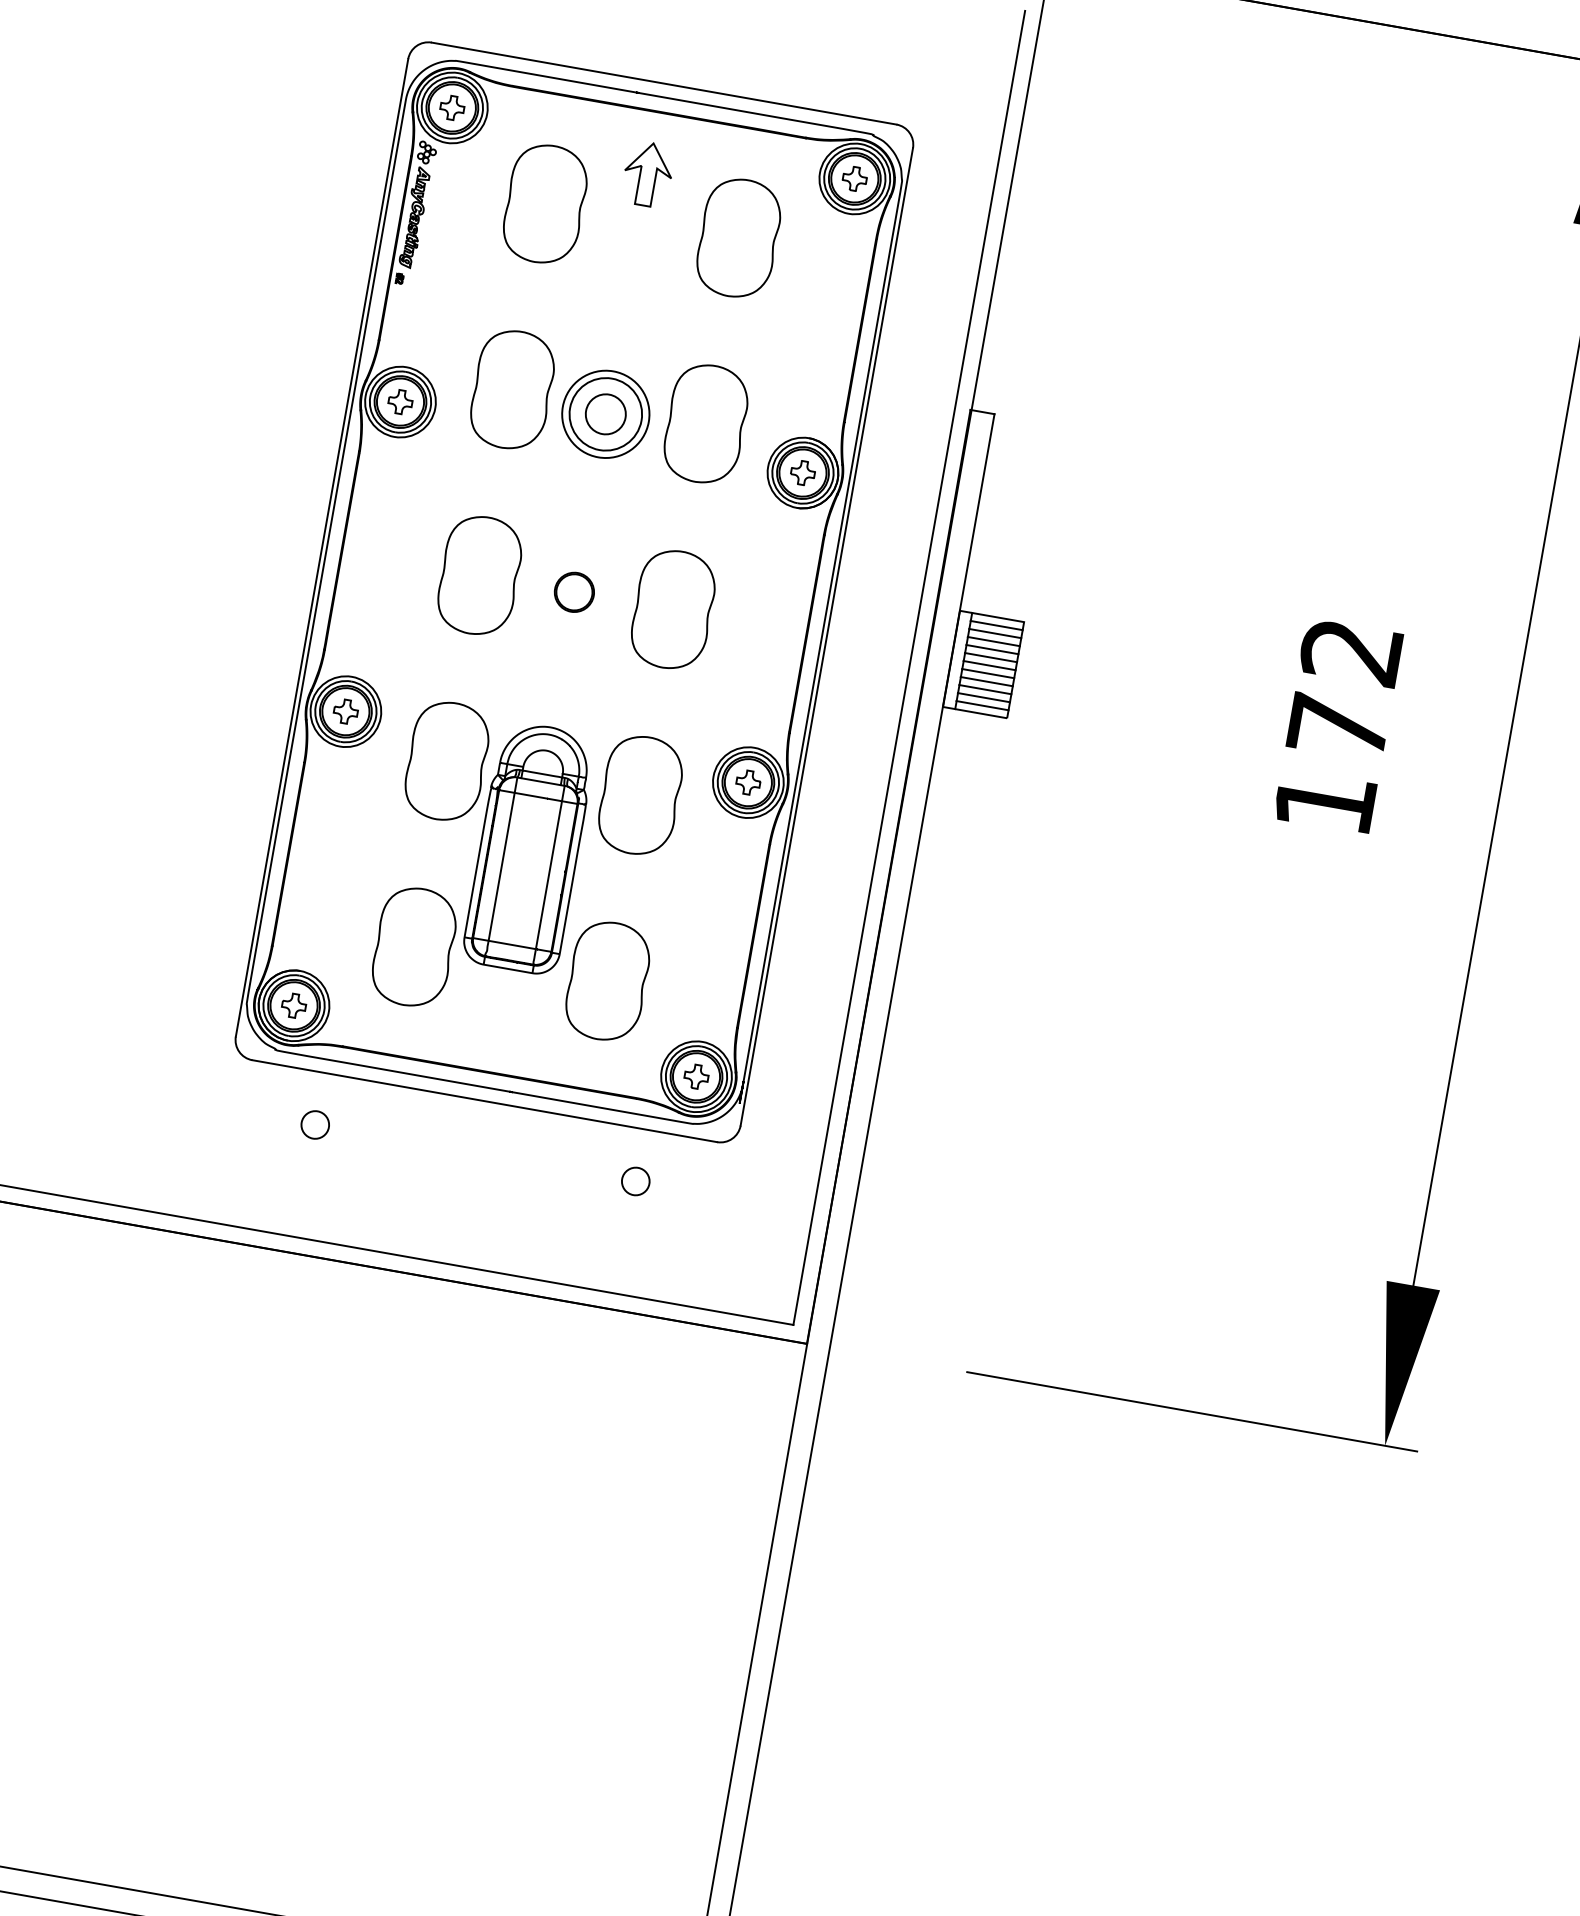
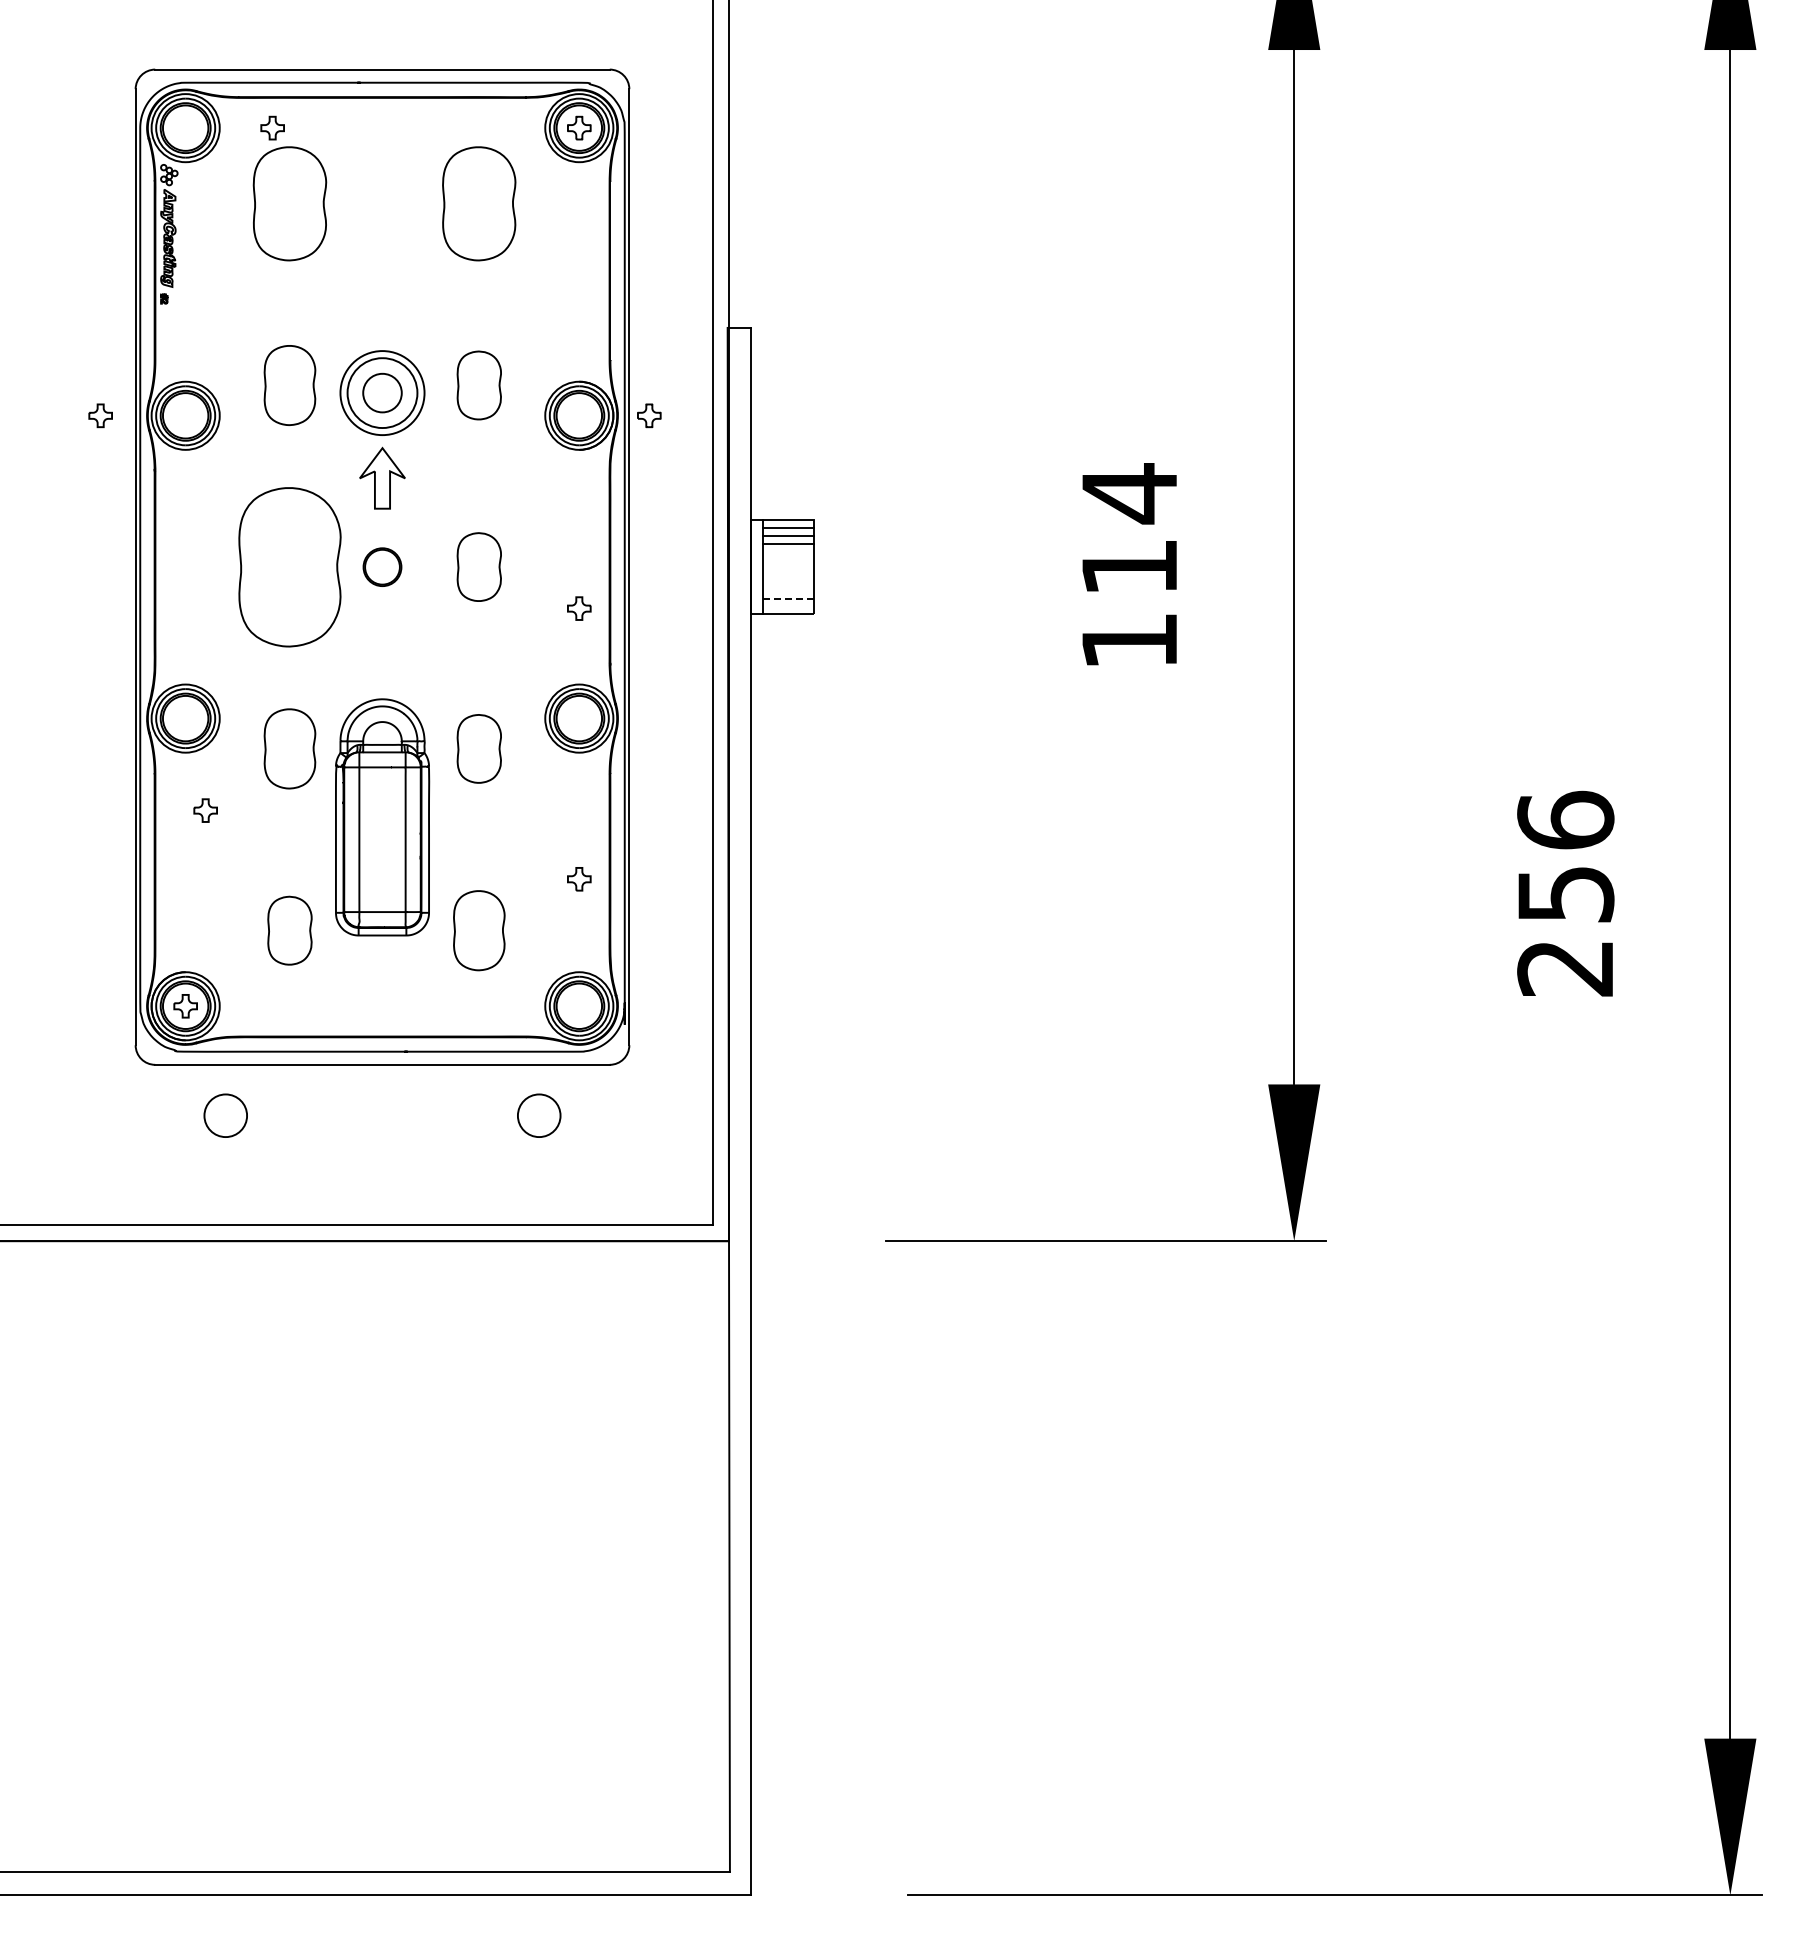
part: (452, 107) -> (272, 127), moved
part: (648, 173) -> (382, 477), moved
part: (512, 389) -> (289, 385), size x0.7
part: (400, 401) -> (100, 415), moved
part: (706, 424) -> (479, 385), size x0.6
part: (803, 472) -> (649, 415), moved
part: (479, 574) -> (289, 566), size x1.4
part: (673, 609) -> (479, 566), size x0.6
line: (992, 649) -> (788, 551), removed
line: (990, 657) -> (788, 559), removed
line: (989, 665) -> (788, 567), removed
line: (988, 674) -> (788, 575), removed
line: (986, 681) -> (788, 582), removed
text: (1344, 687) -> (1128, 528), 172 -> 114
line: (985, 689) -> (788, 590), removed
line: (983, 697) -> (788, 598), solid -> dashed
line: (982, 705) -> (788, 606), removed
part: (345, 711) -> (205, 810), moved
part: (446, 760) -> (289, 748), size x0.7
part: (748, 782) -> (579, 608), moved
part: (640, 795) -> (479, 748), size x0.6
part: (413, 947) -> (289, 930), size x0.6
part: (608, 981) -> (479, 930), size x0.7
part: (696, 1077) -> (579, 879), moved
circle: (315, 1124) -> (225, 1115), size x1.6
circle: (635, 1181) -> (538, 1115), size x1.6

